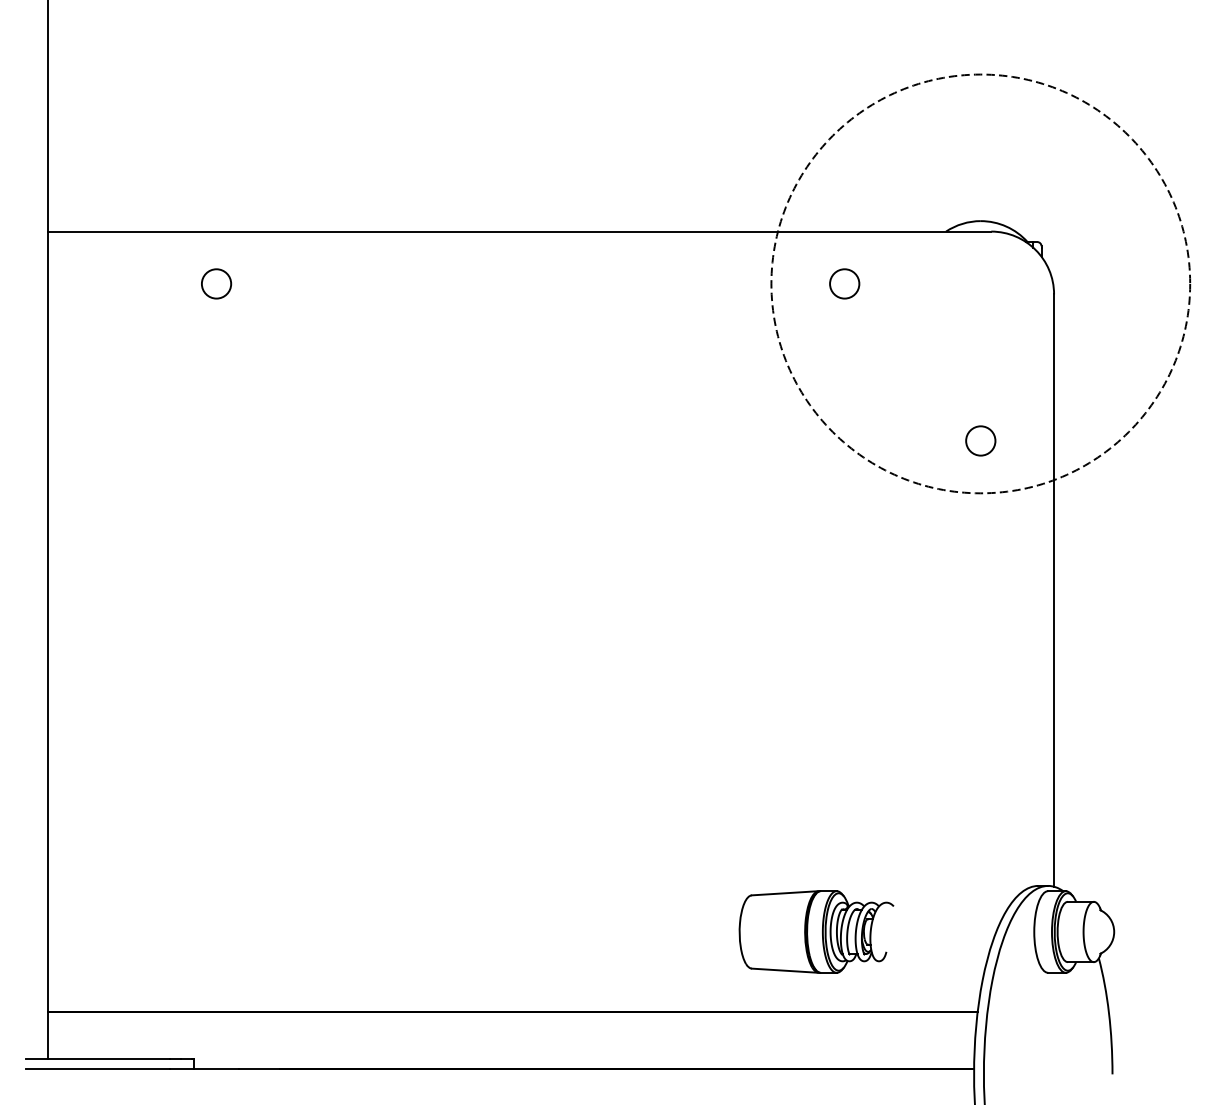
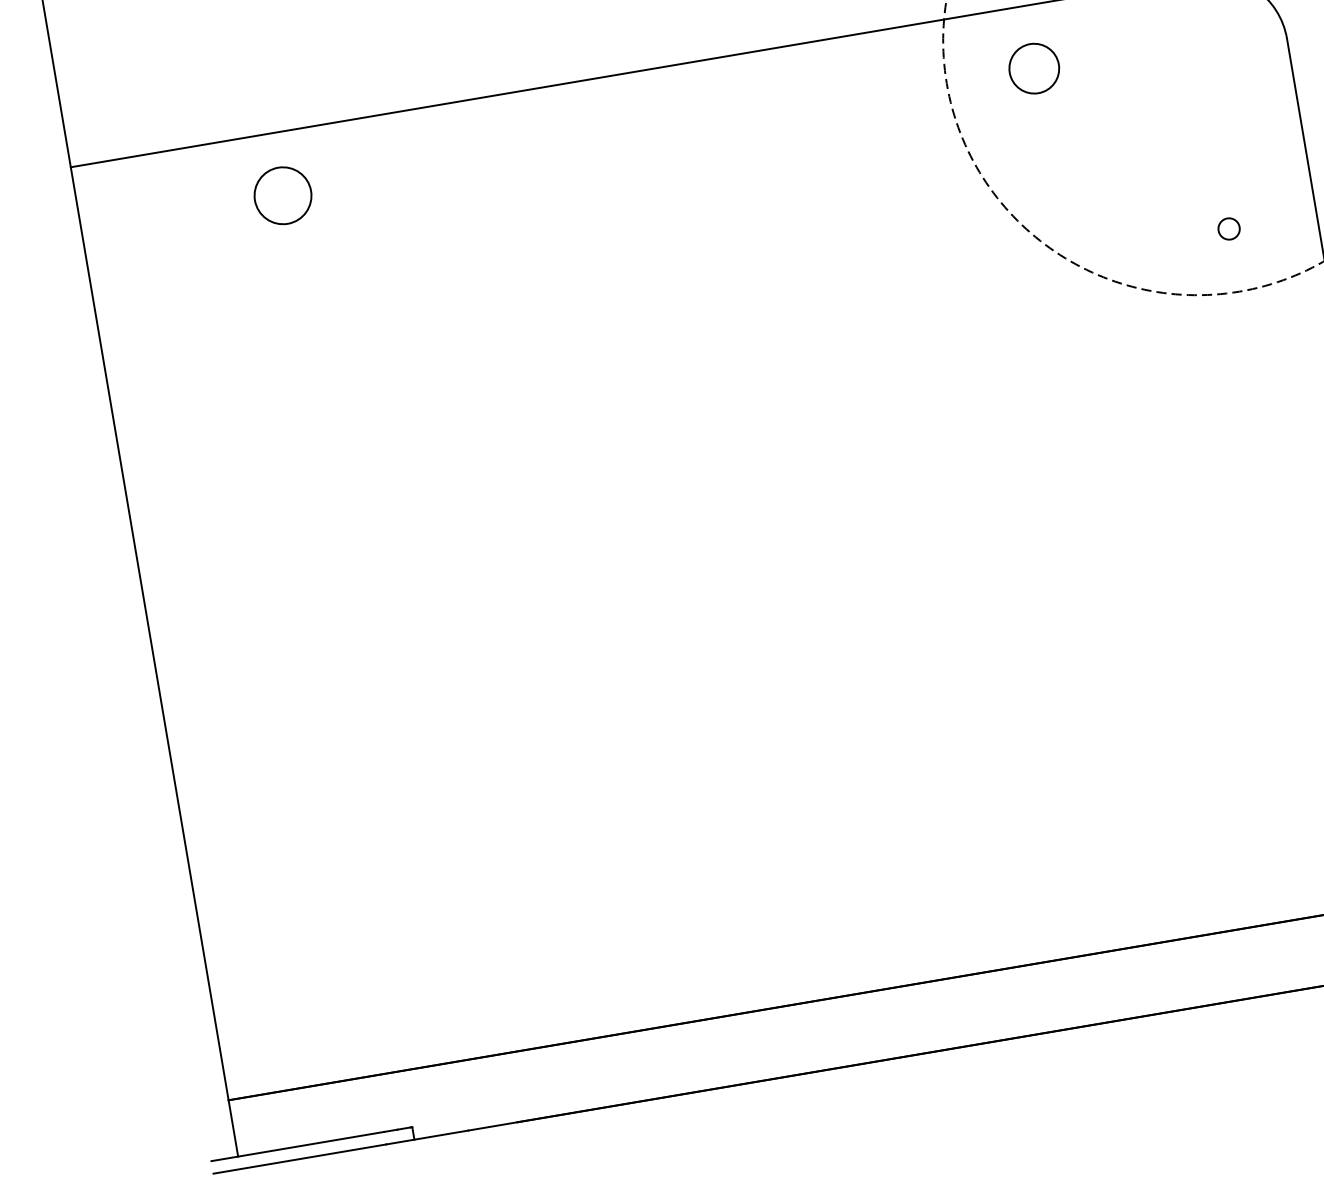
circle: (216, 283) -> (282, 195), size x1.6
circle: (844, 283) -> (1034, 68), size x1.4
circle: (980, 440) -> (1228, 228), size x0.6
part: (816, 931) -> (1131, 849), removed

